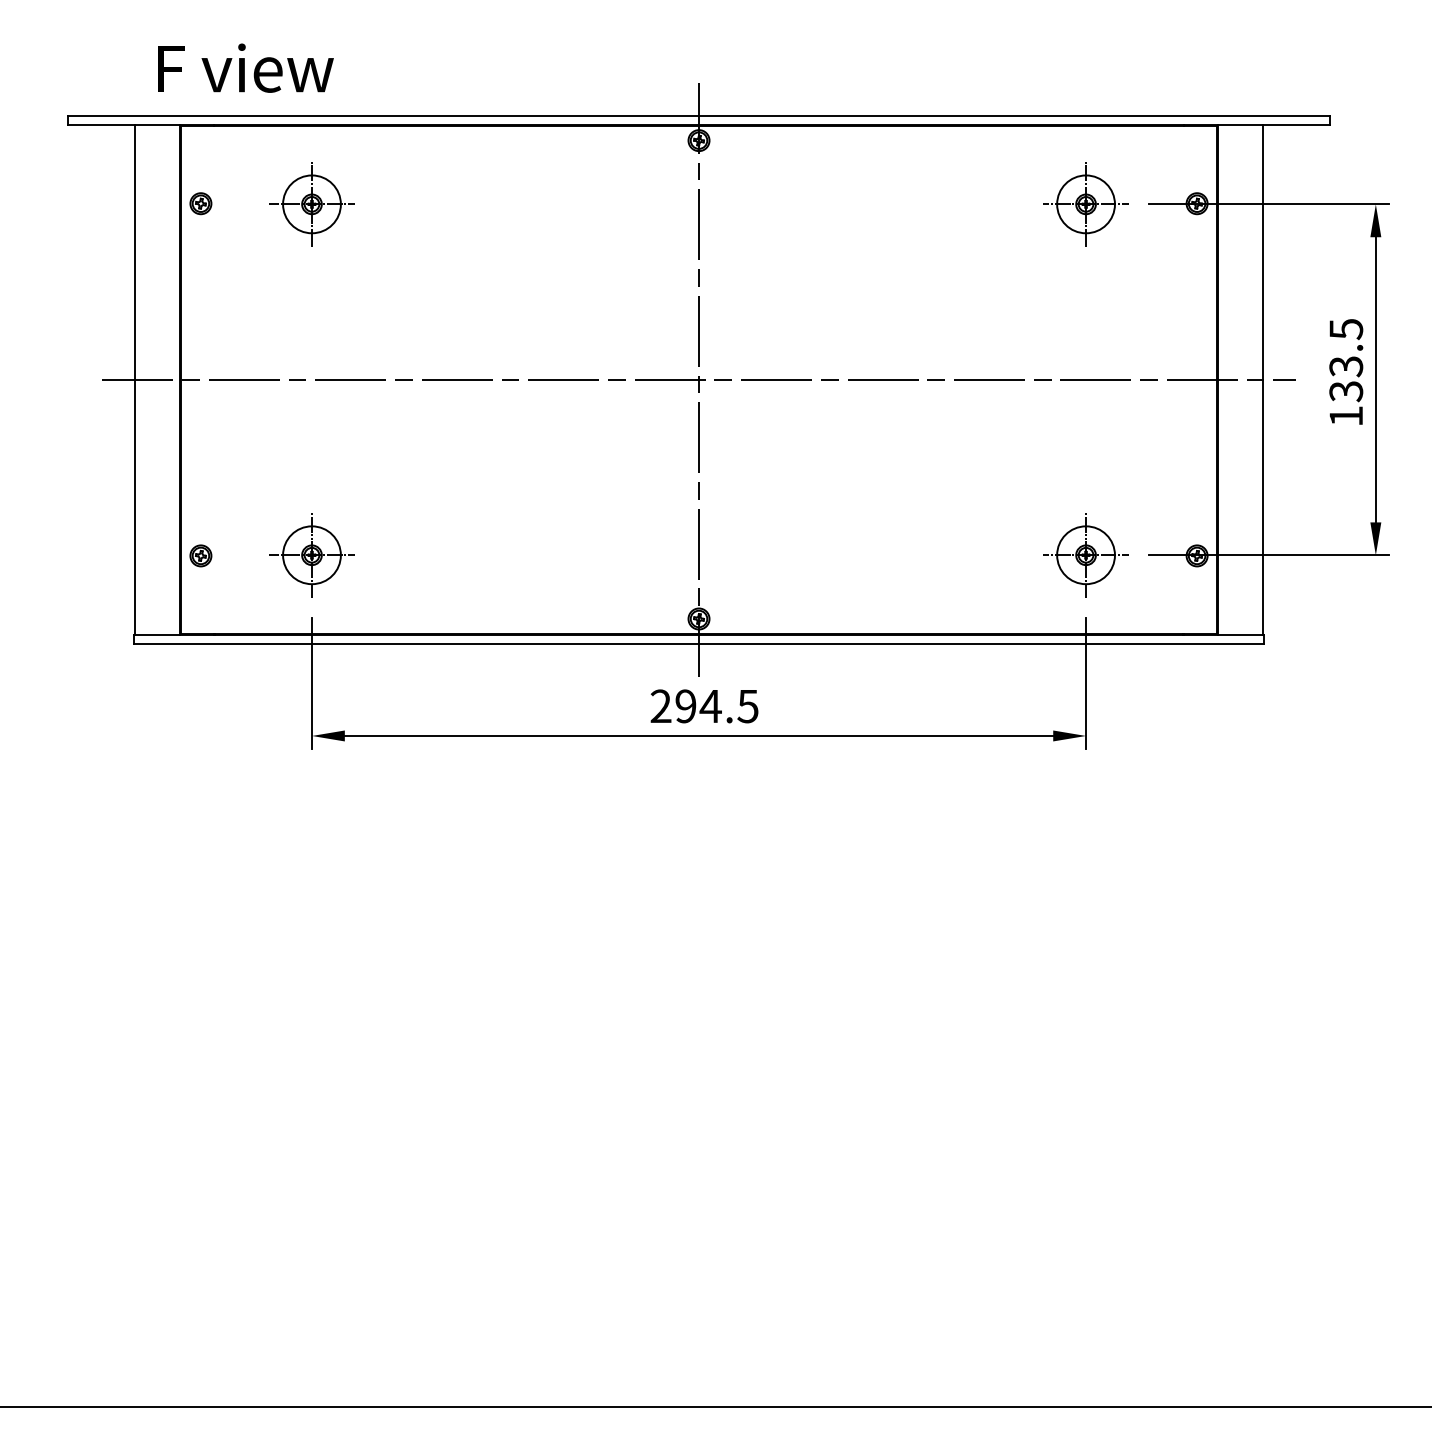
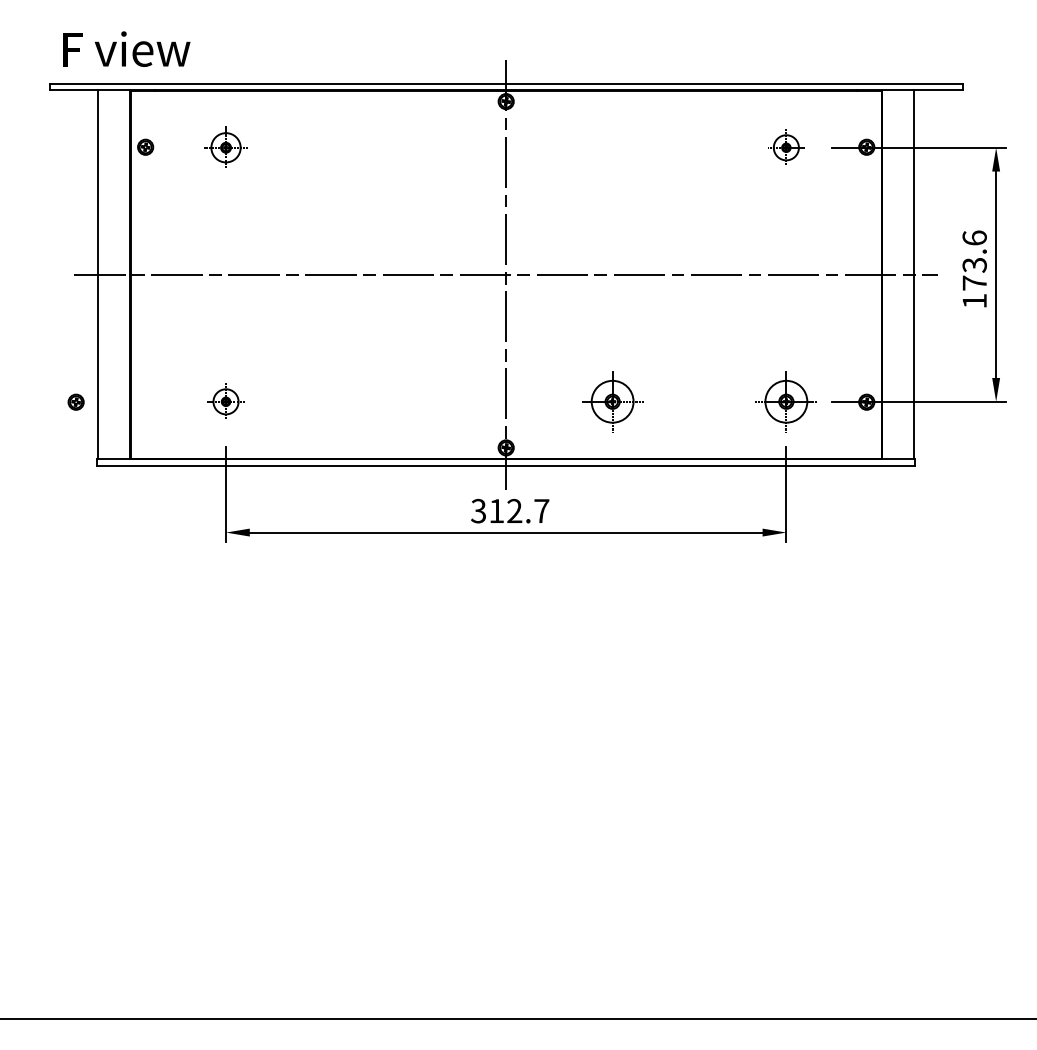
text: (245, 67) -> (126, 48), moved
part: (311, 204) -> (225, 147), size x0.7
part: (1085, 204) -> (785, 147), size x0.6
text: (1346, 360) -> (974, 260), 133.5 -> 173.6
part: (200, 555) -> (75, 401), moved
part: (311, 555) -> (225, 401), size x0.6
part: (845, 555) -> (612, 401), added
text: (704, 706) -> (510, 511), 294.5 -> 312.7

